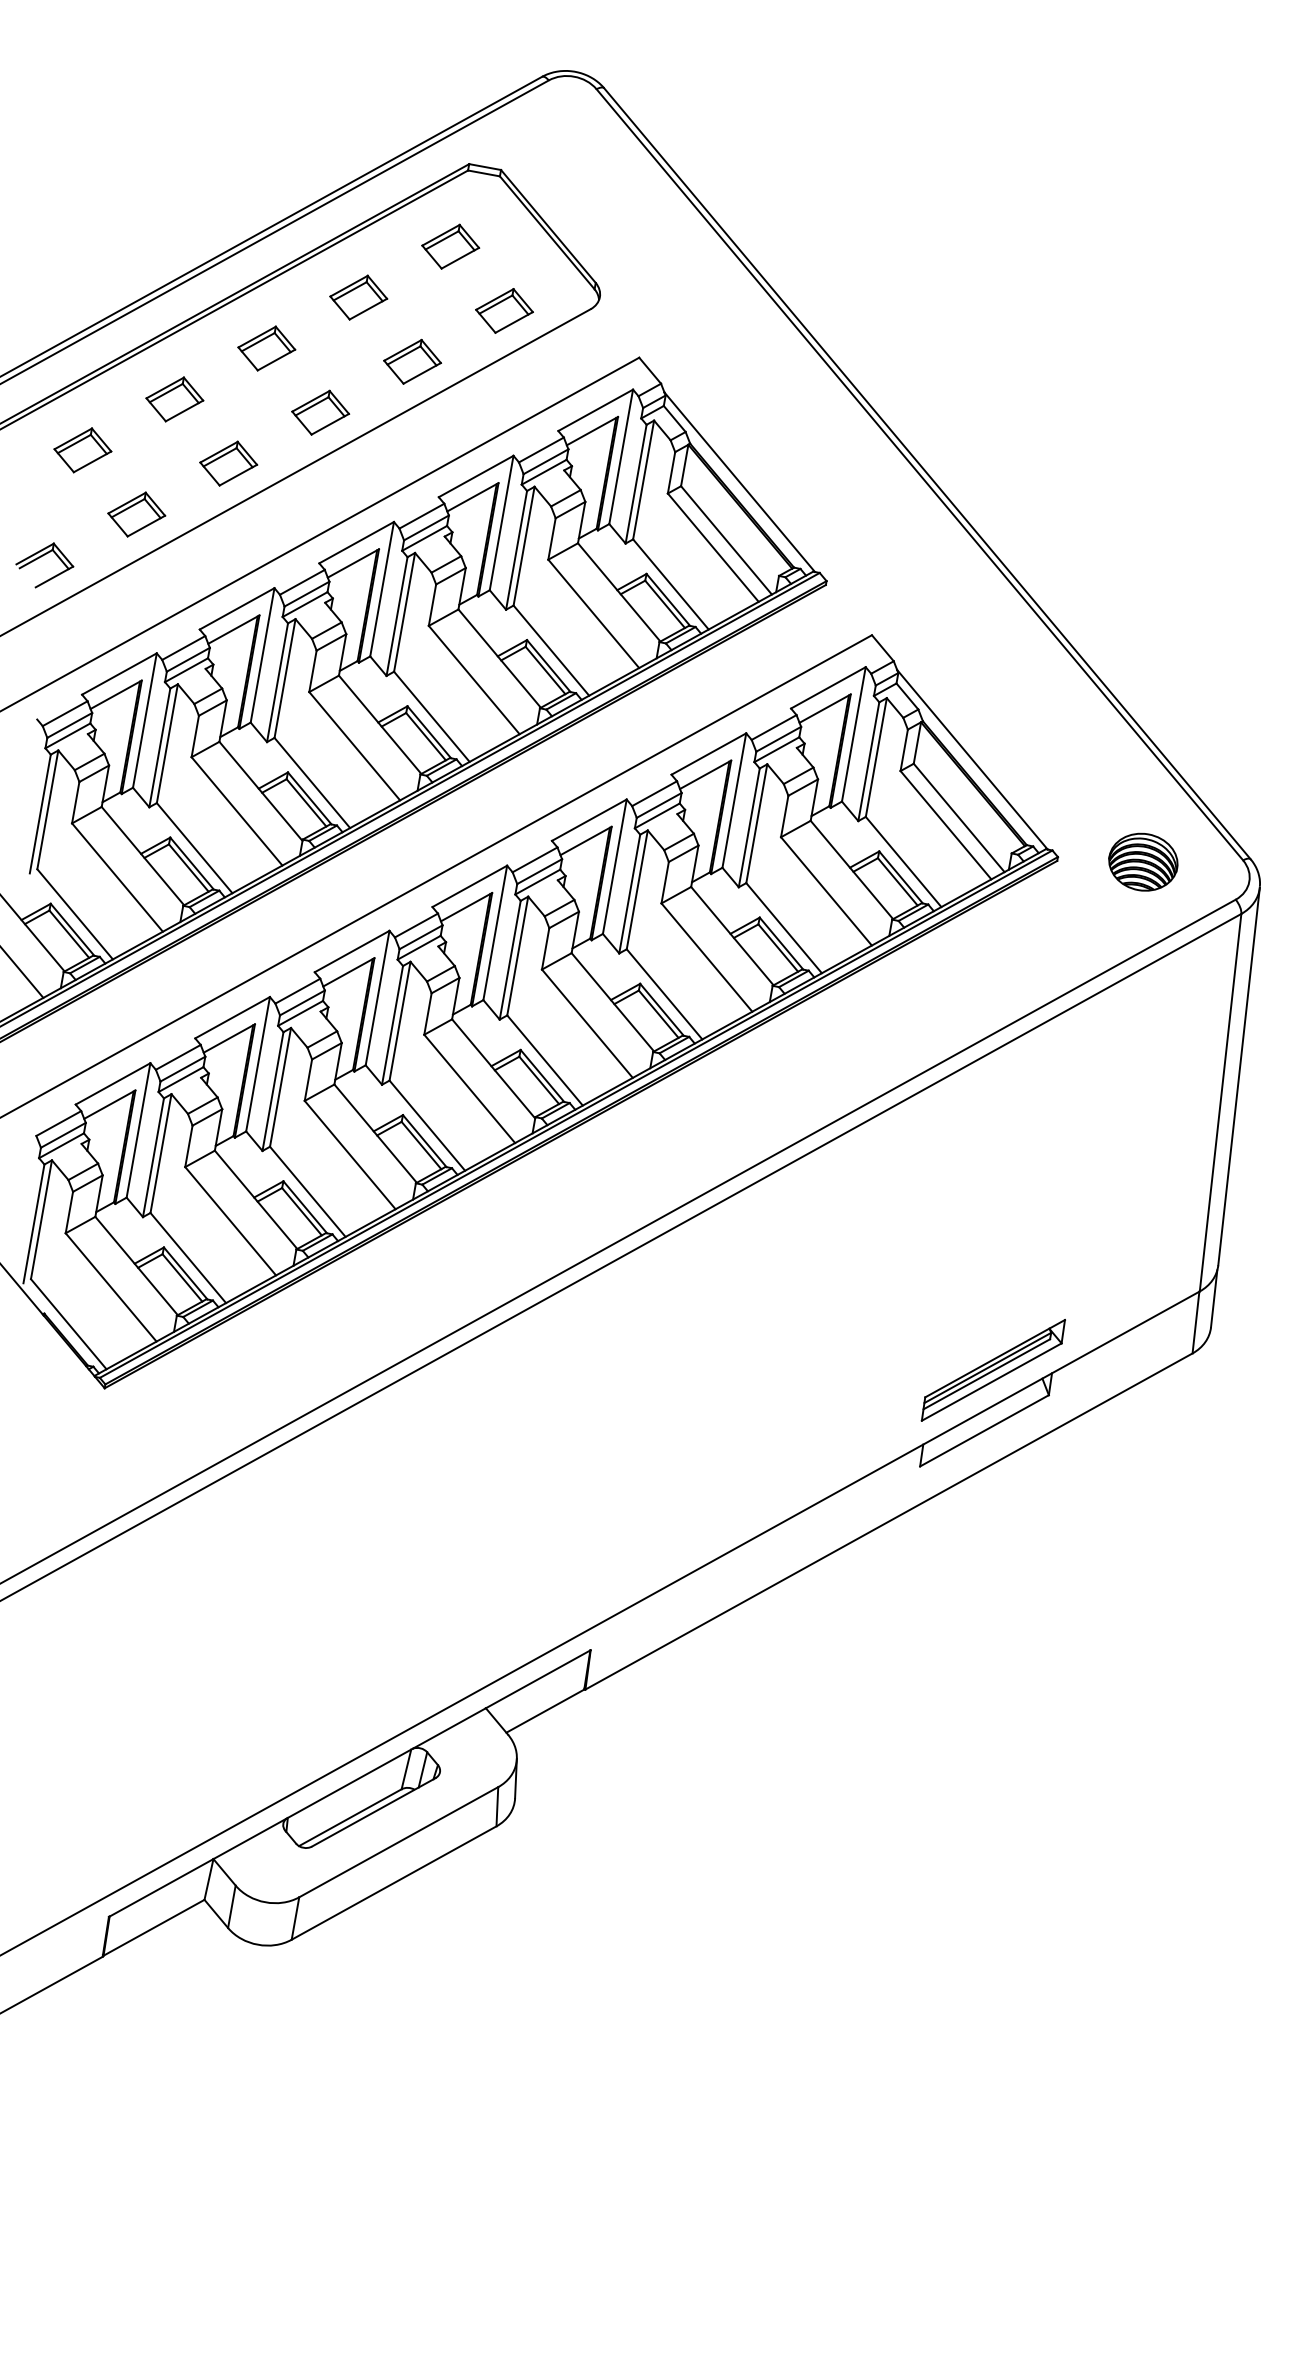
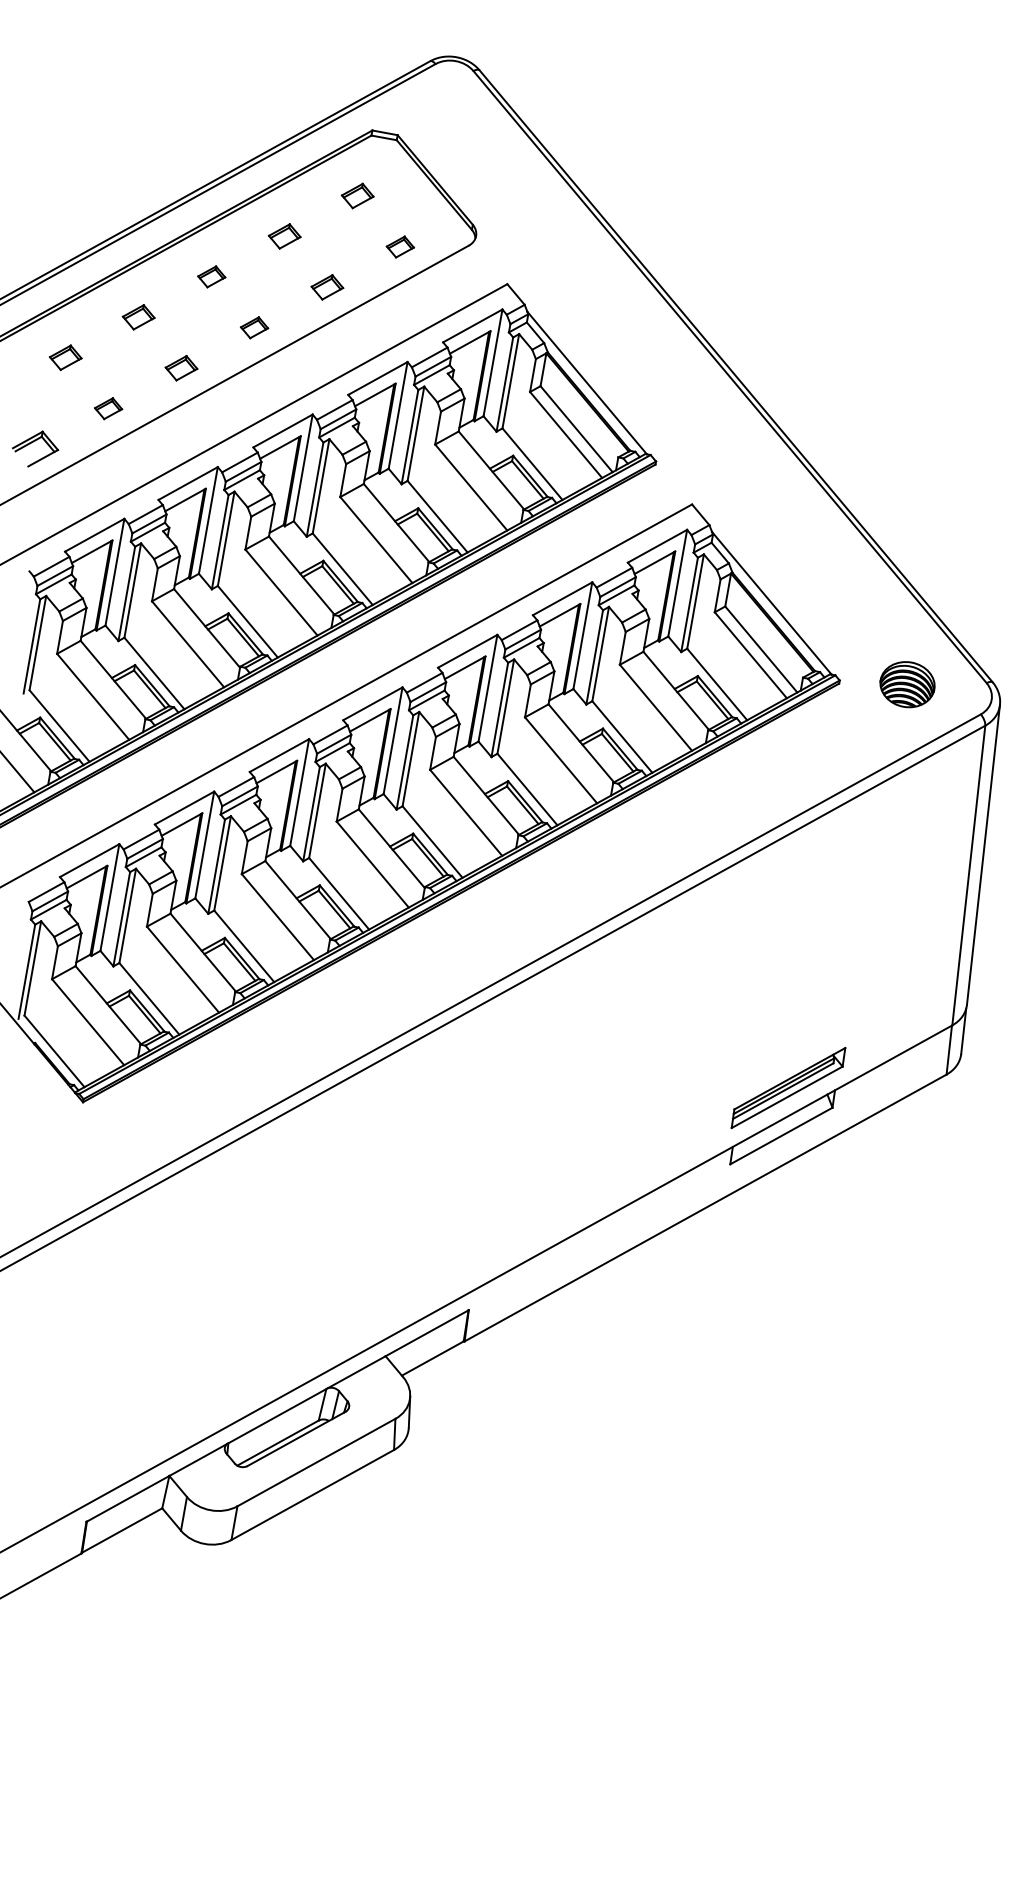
part: (450, 246) -> (357, 195), size x0.7
part: (358, 297) -> (284, 236), size x0.7
part: (504, 310) -> (400, 246), size x0.6
part: (266, 348) -> (211, 276), size x0.6
part: (412, 361) -> (327, 287), size x0.7
part: (174, 399) -> (138, 317), size x0.7
part: (320, 412) -> (254, 327), size x0.6
part: (82, 450) -> (65, 357), size x0.7
part: (228, 463) -> (181, 368), size x0.7
part: (136, 514) -> (108, 408), size x0.6

